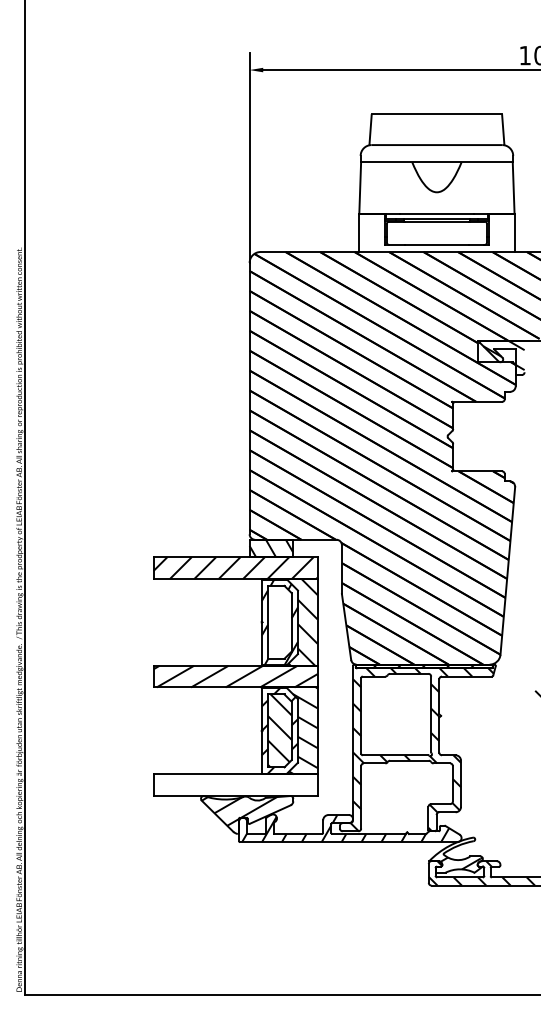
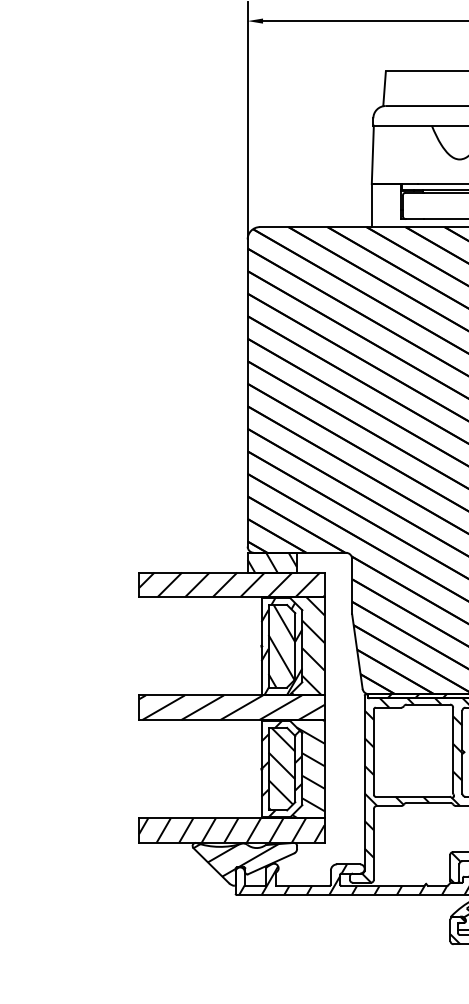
hatch: (279, 621) -> (281, 645), added
hatch: (235, 785) -> (231, 830), added

